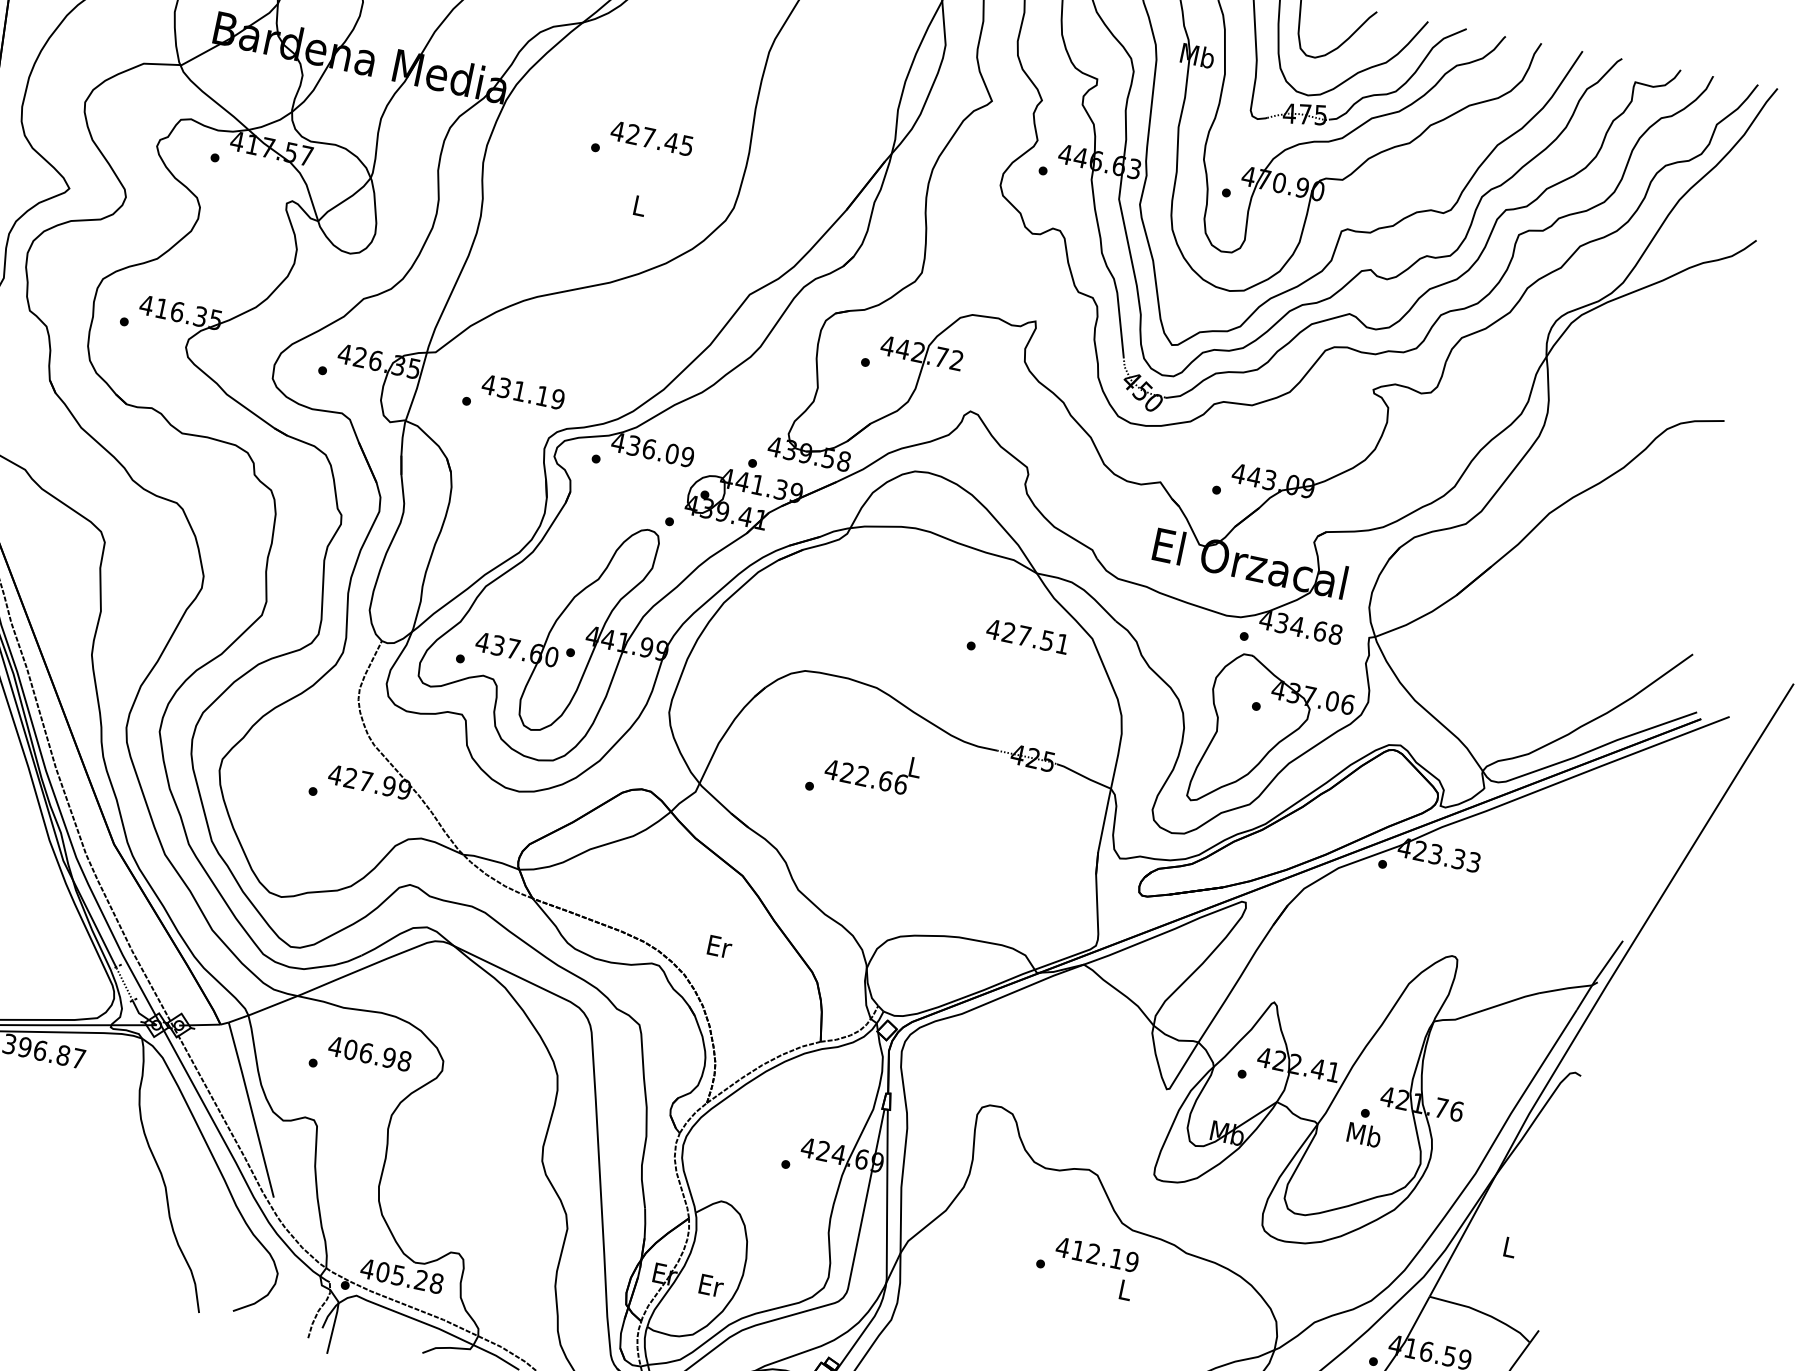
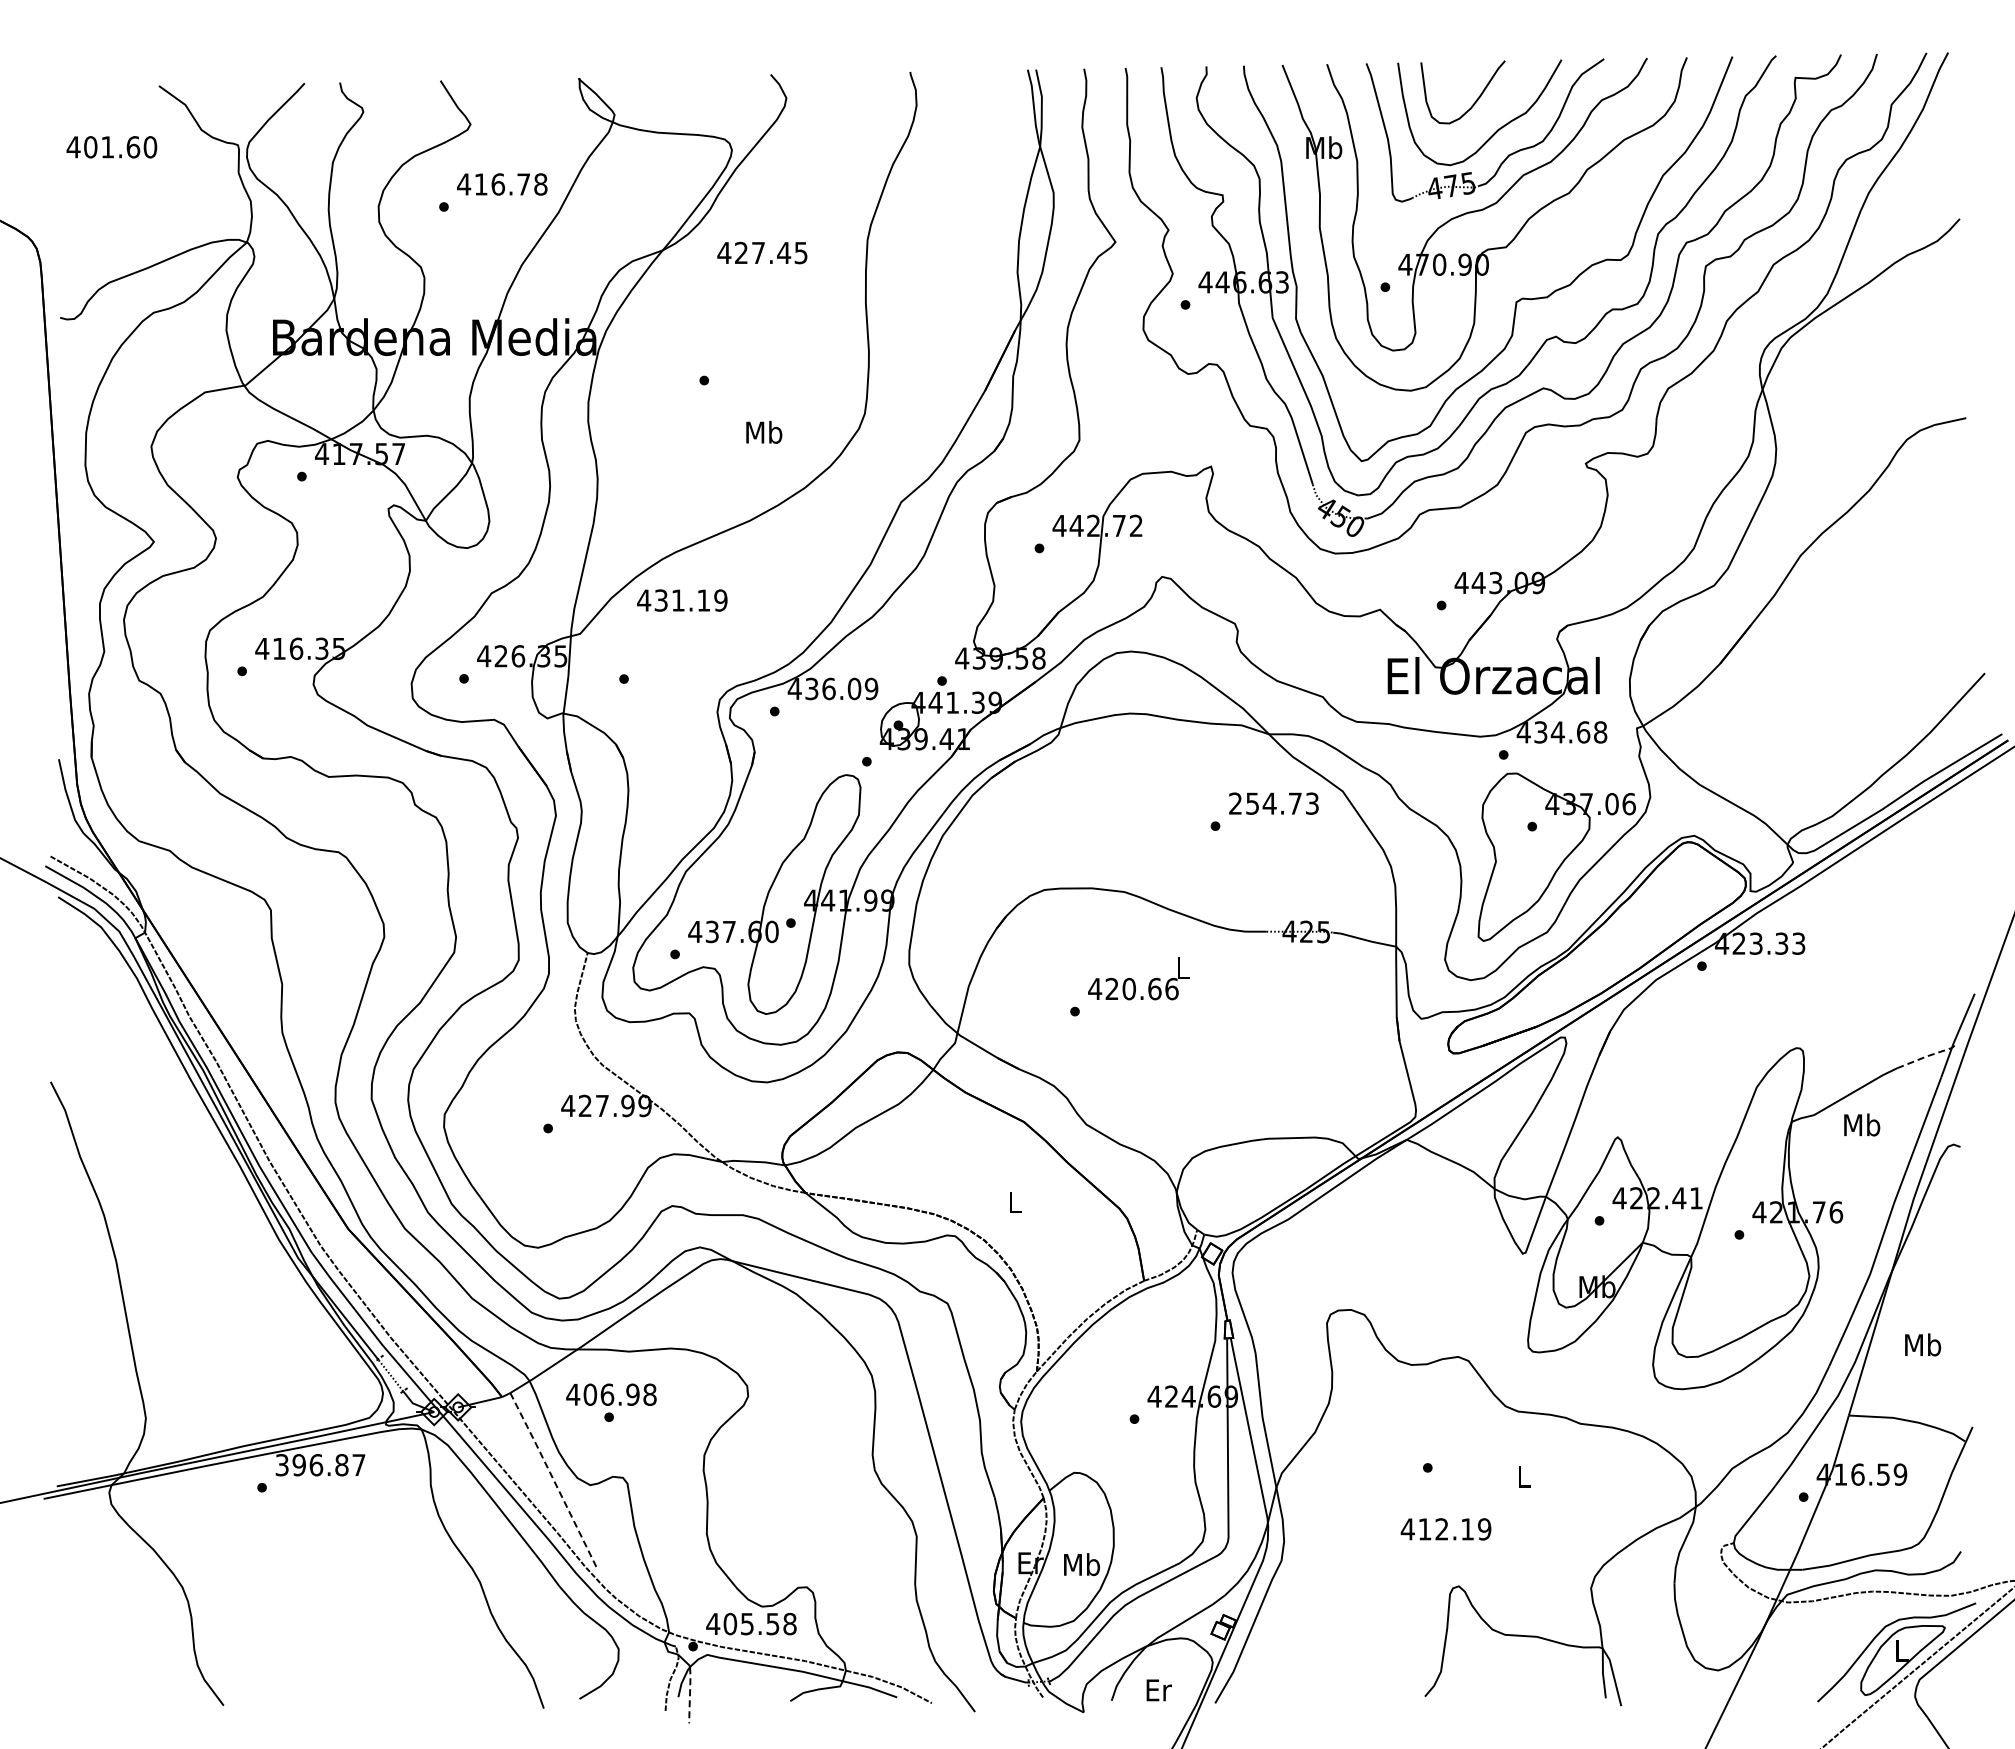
text: (652, 138) -> (762, 252), moved
text: (640, 205) -> (764, 431), L -> Mb
text: (523, 392) -> (682, 600), moved
text: (1027, 636) -> (1273, 803), 427.51 -> 254.73
text: (861, 776) -> (1128, 989), 422.66 -> 420.66
text: (719, 946) -> (1015, 1202), Er -> L
line: (1569, 988) -> (1928, 1056), solid -> dashed
text: (370, 1053) -> (611, 1394), moved
line: (251, 1109) -> (554, 1480), solid -> dashed
text: (1364, 1134) -> (1862, 1124), moved
text: (1510, 1246) -> (1923, 1344), L -> Mb
text: (1096, 1254) -> (1445, 1529), moved
text: (421, 1279) -> (772, 1623), 405.28 -> 405.58
text: (710, 1285) -> (1081, 1564), Er -> Mb
line: (332, 1327) -> (689, 1694), solid -> dashed

